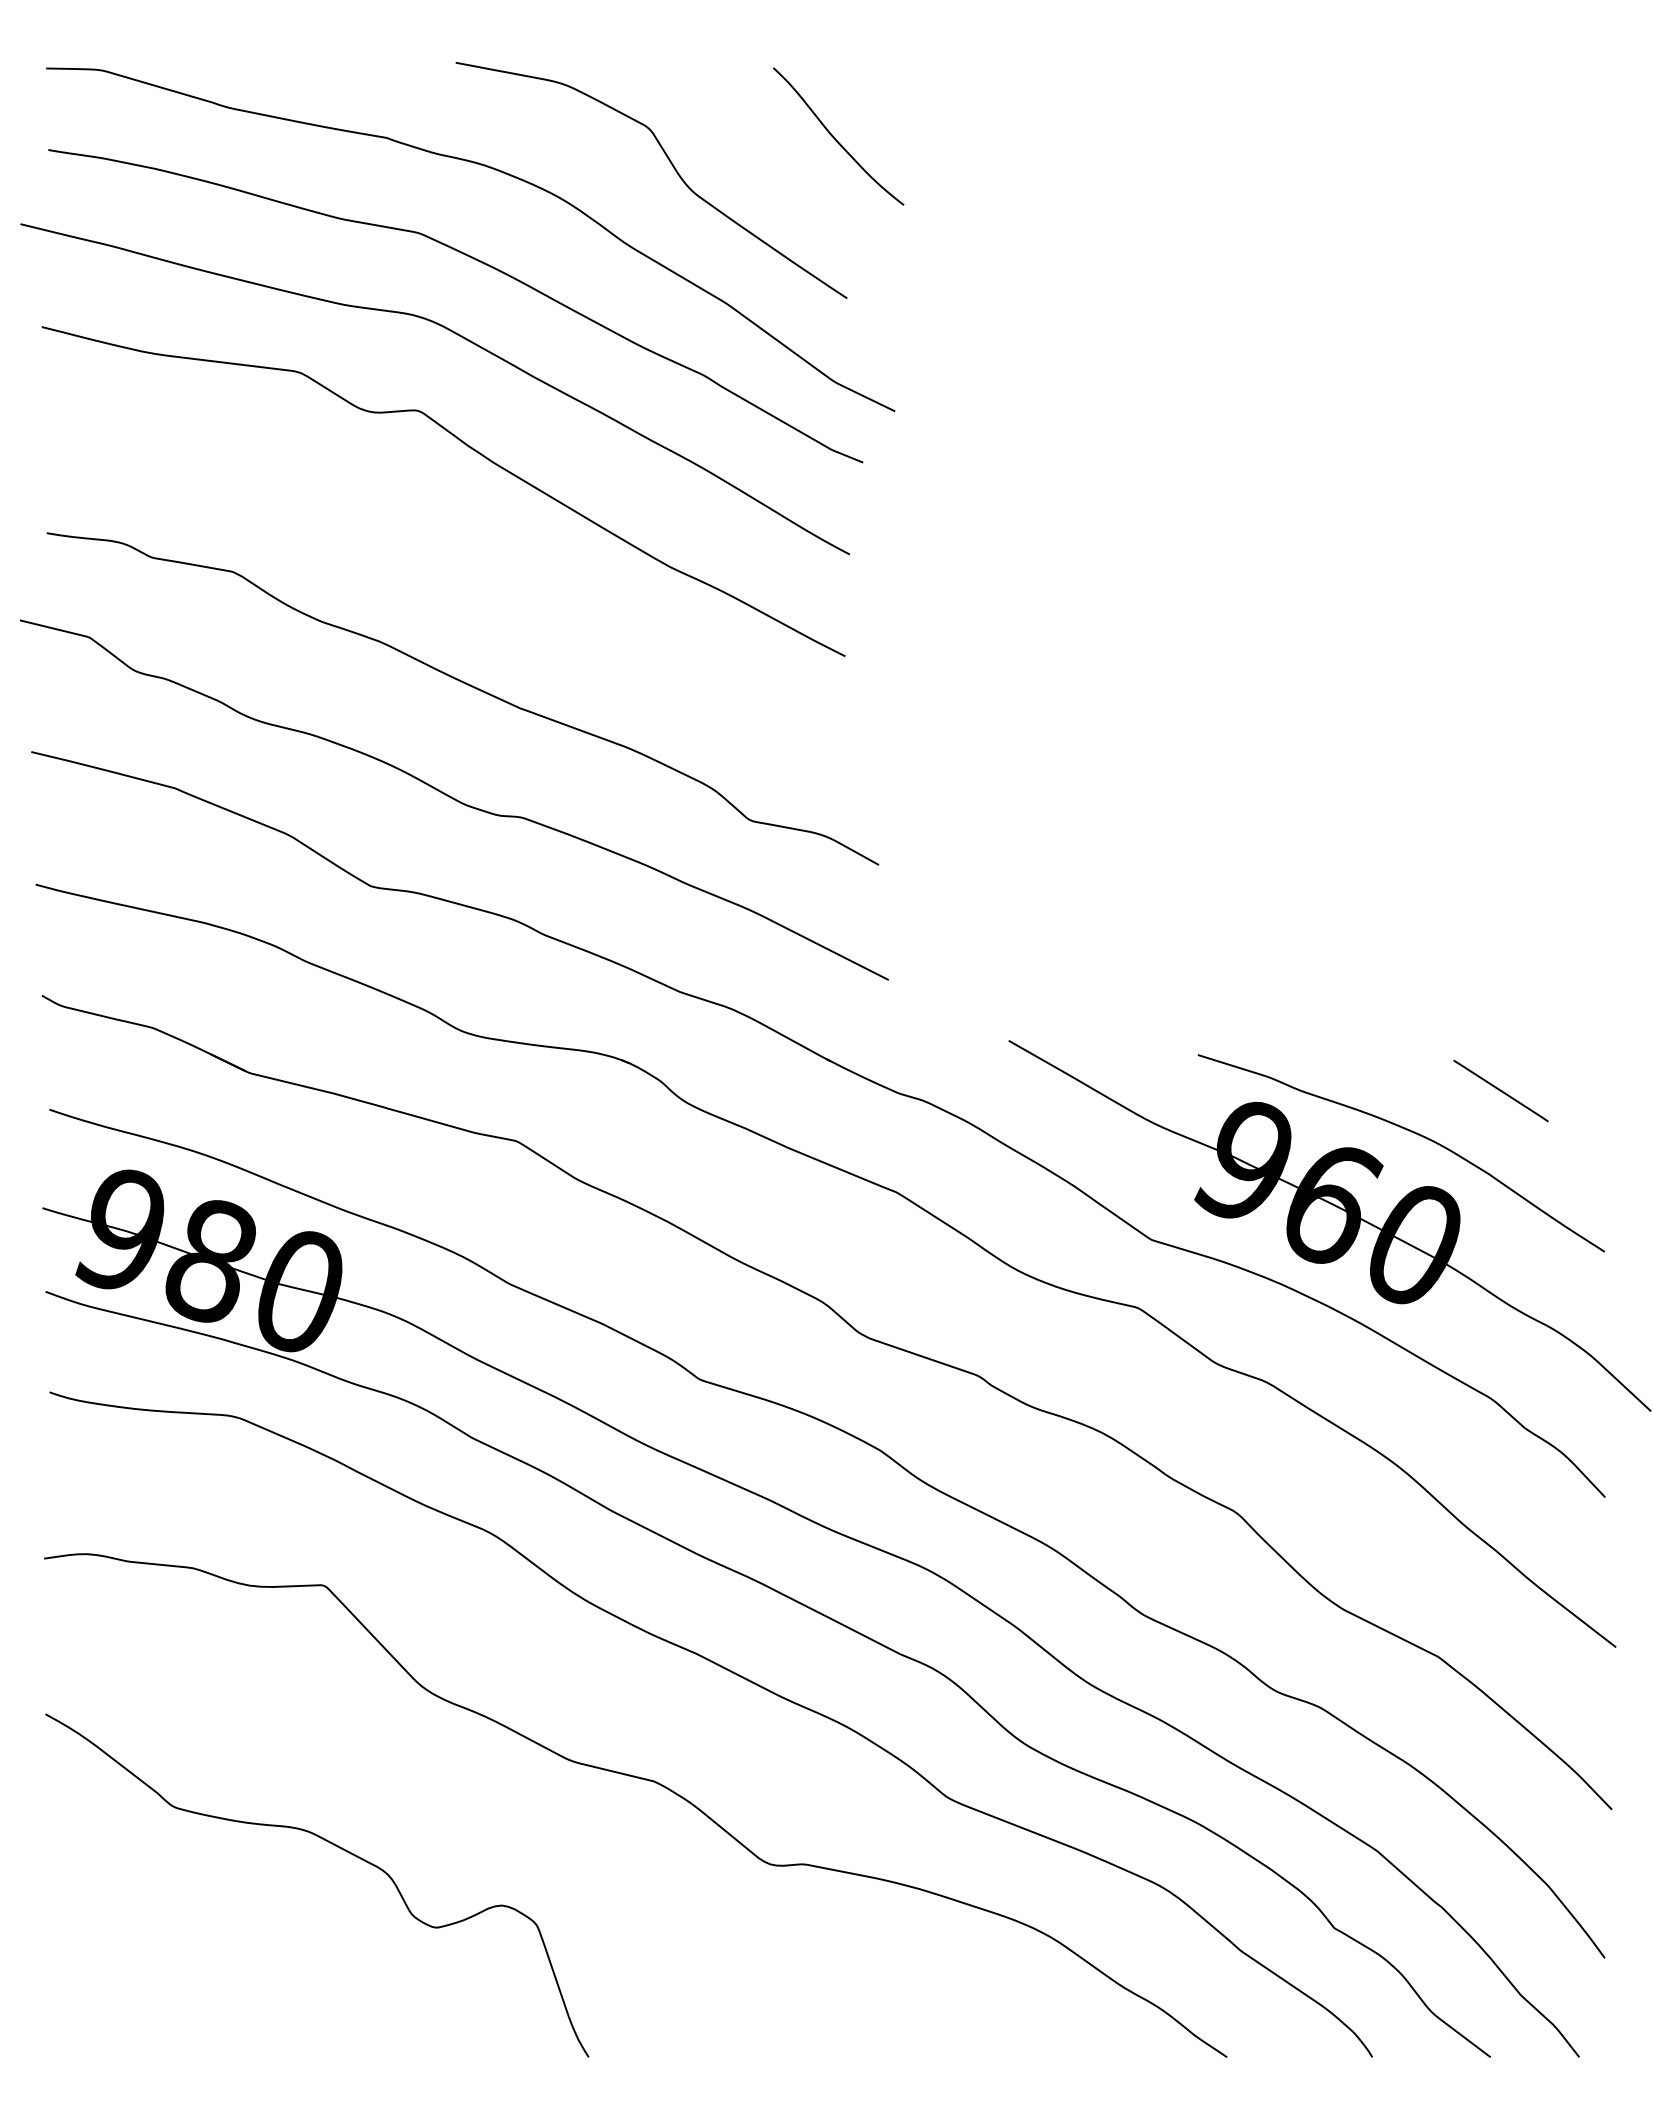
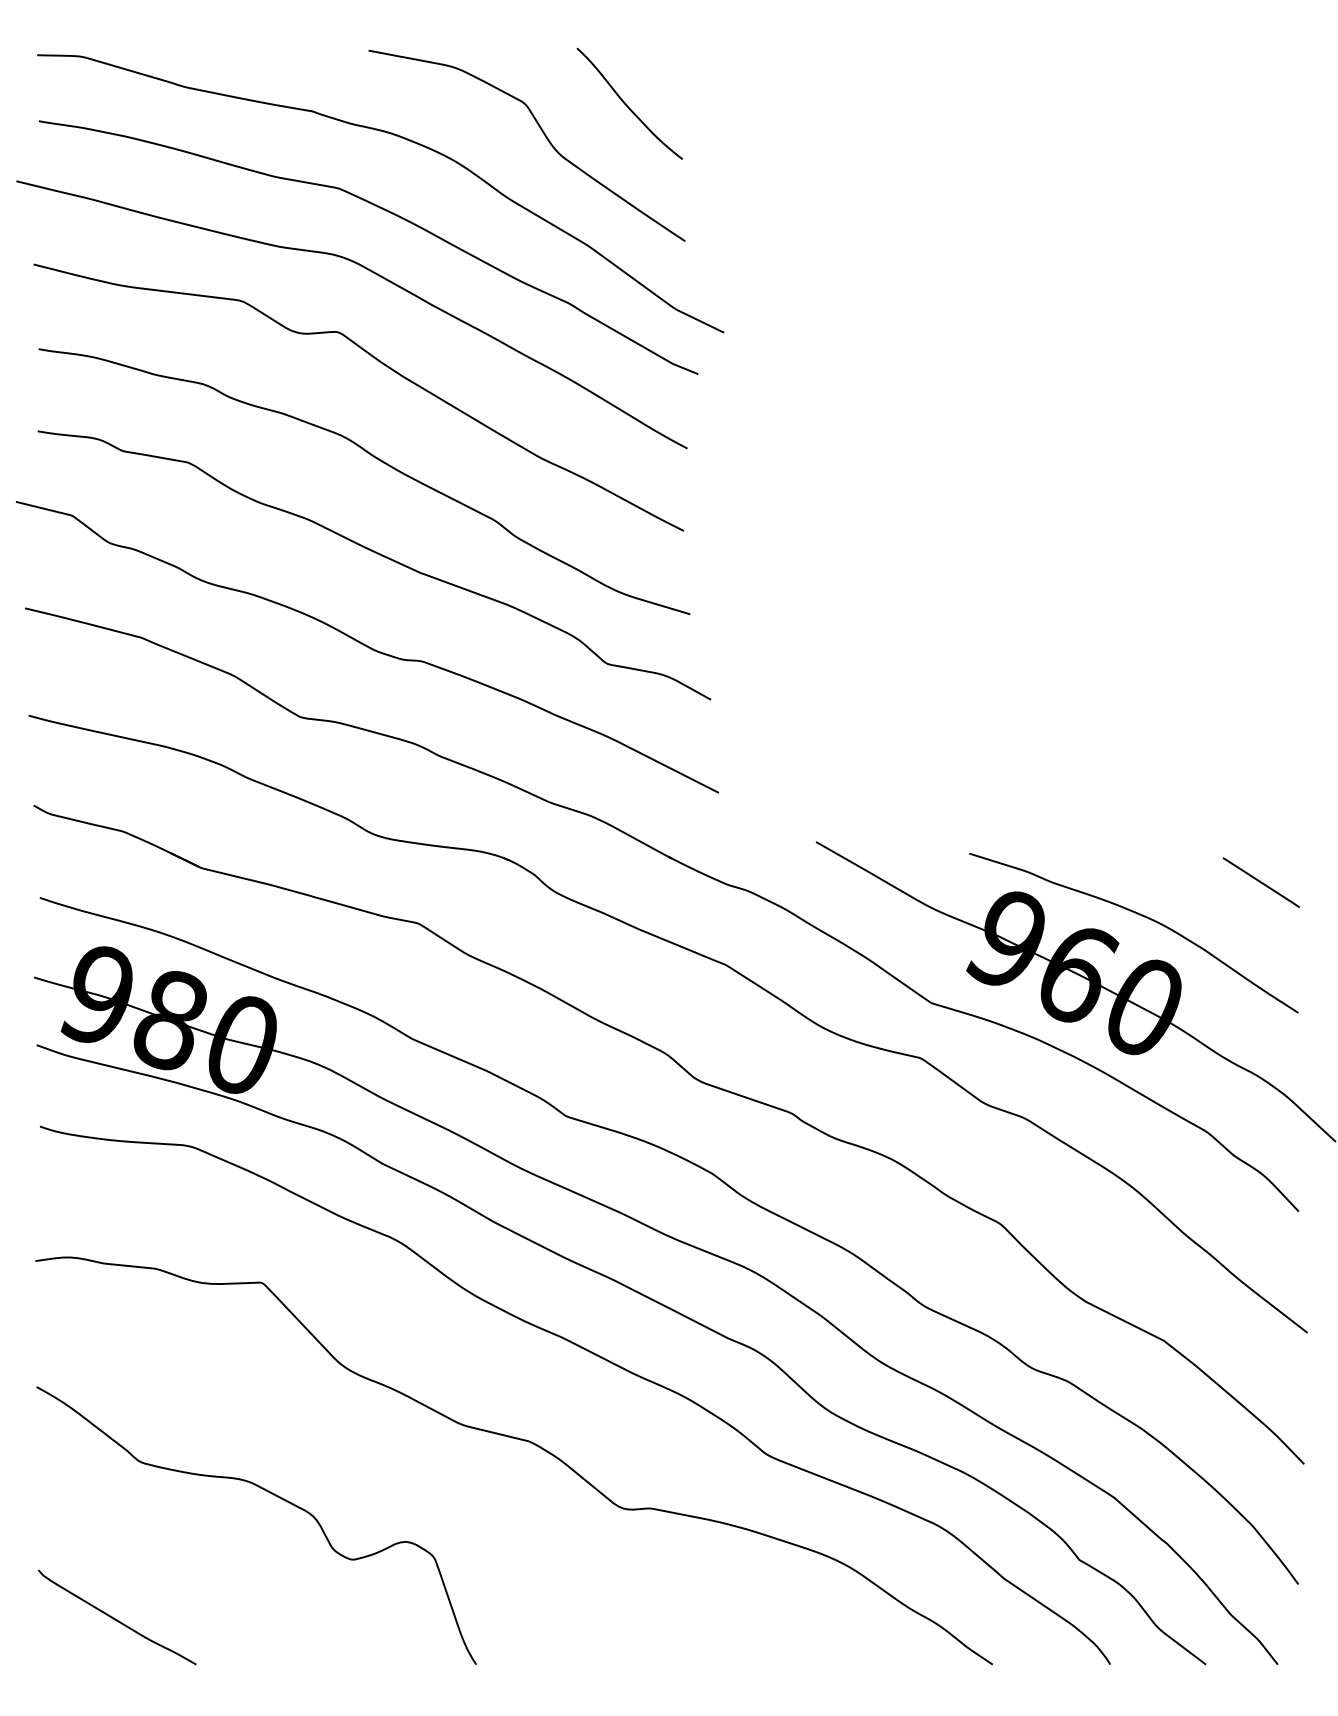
curve: (835, 138) -> (627, 105), moved
curve: (468, 569) -> (378, 460), added
line: (1500, 1090) -> (1260, 882), moved
curve: (143, 2000) -> (115, 1618), added

